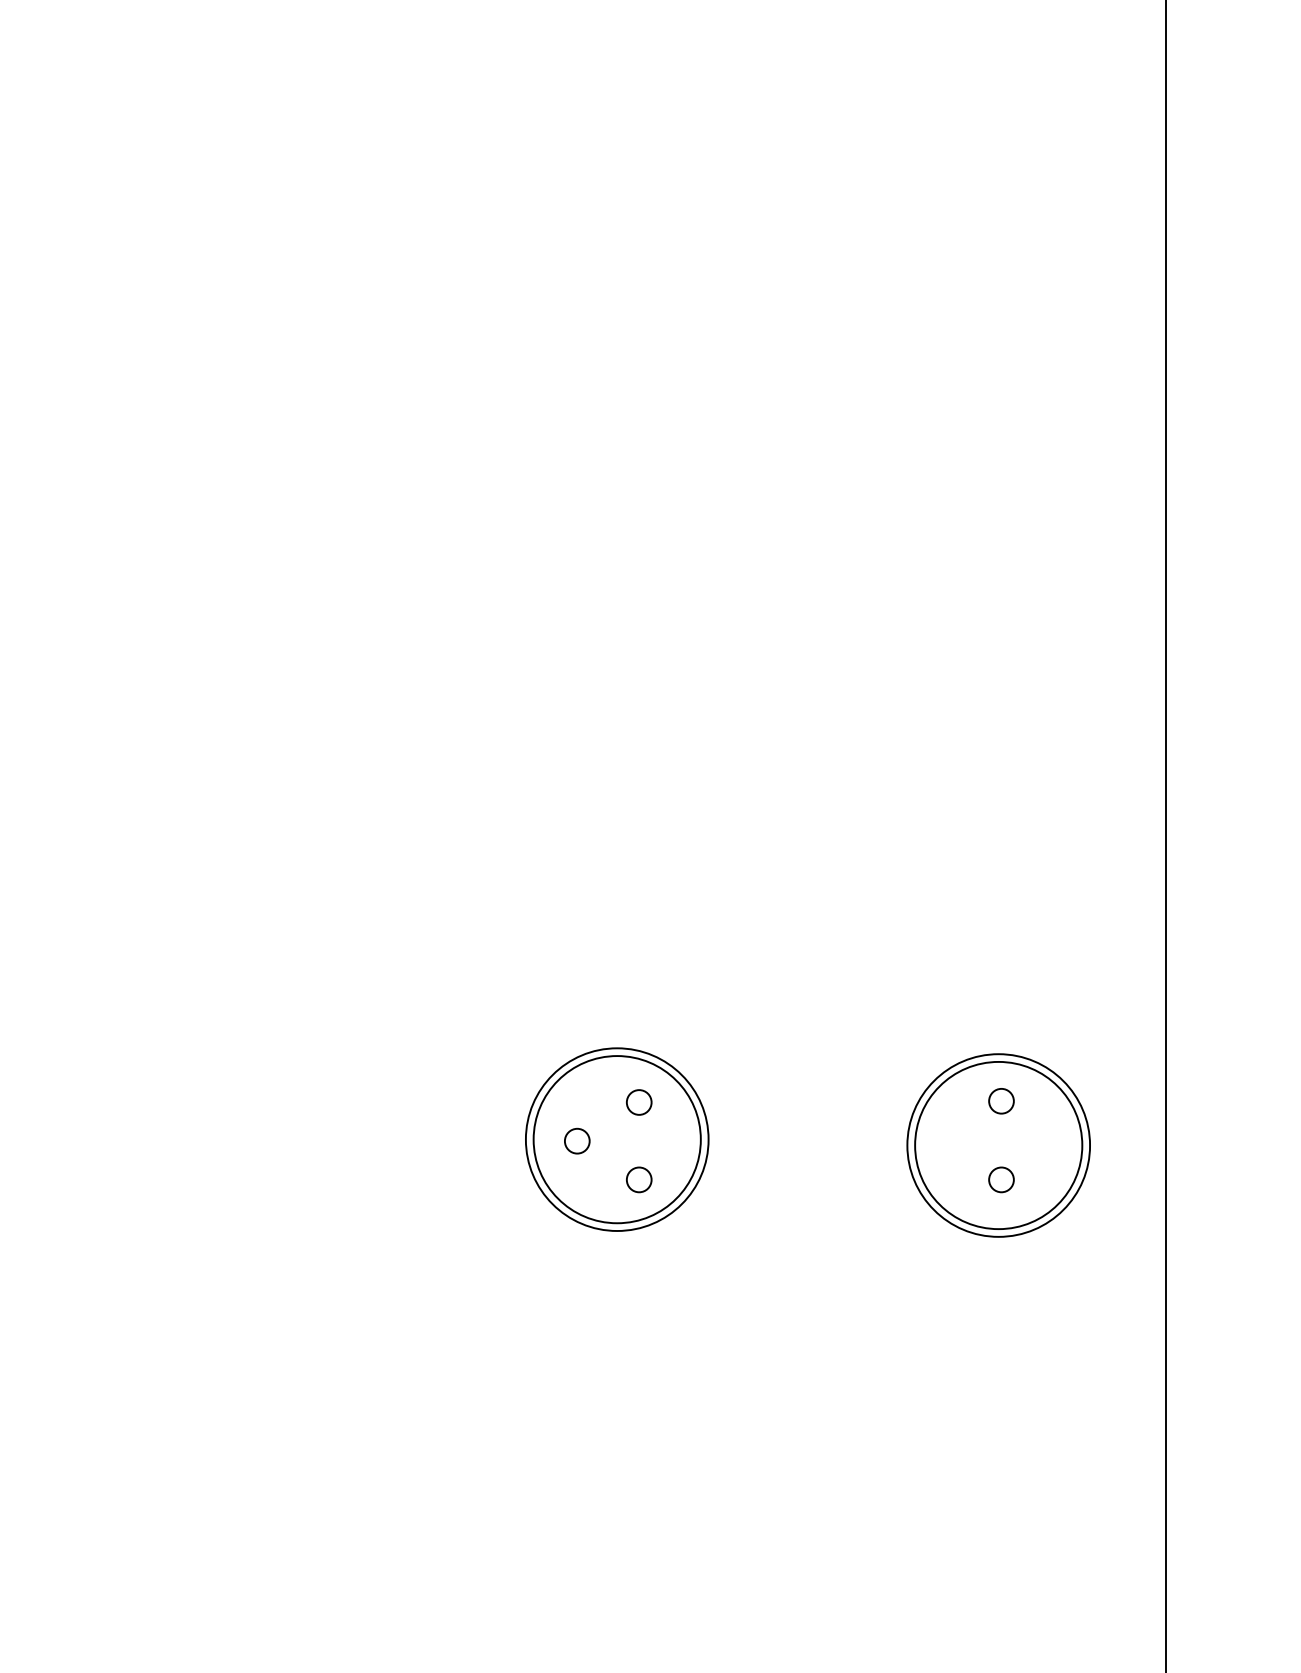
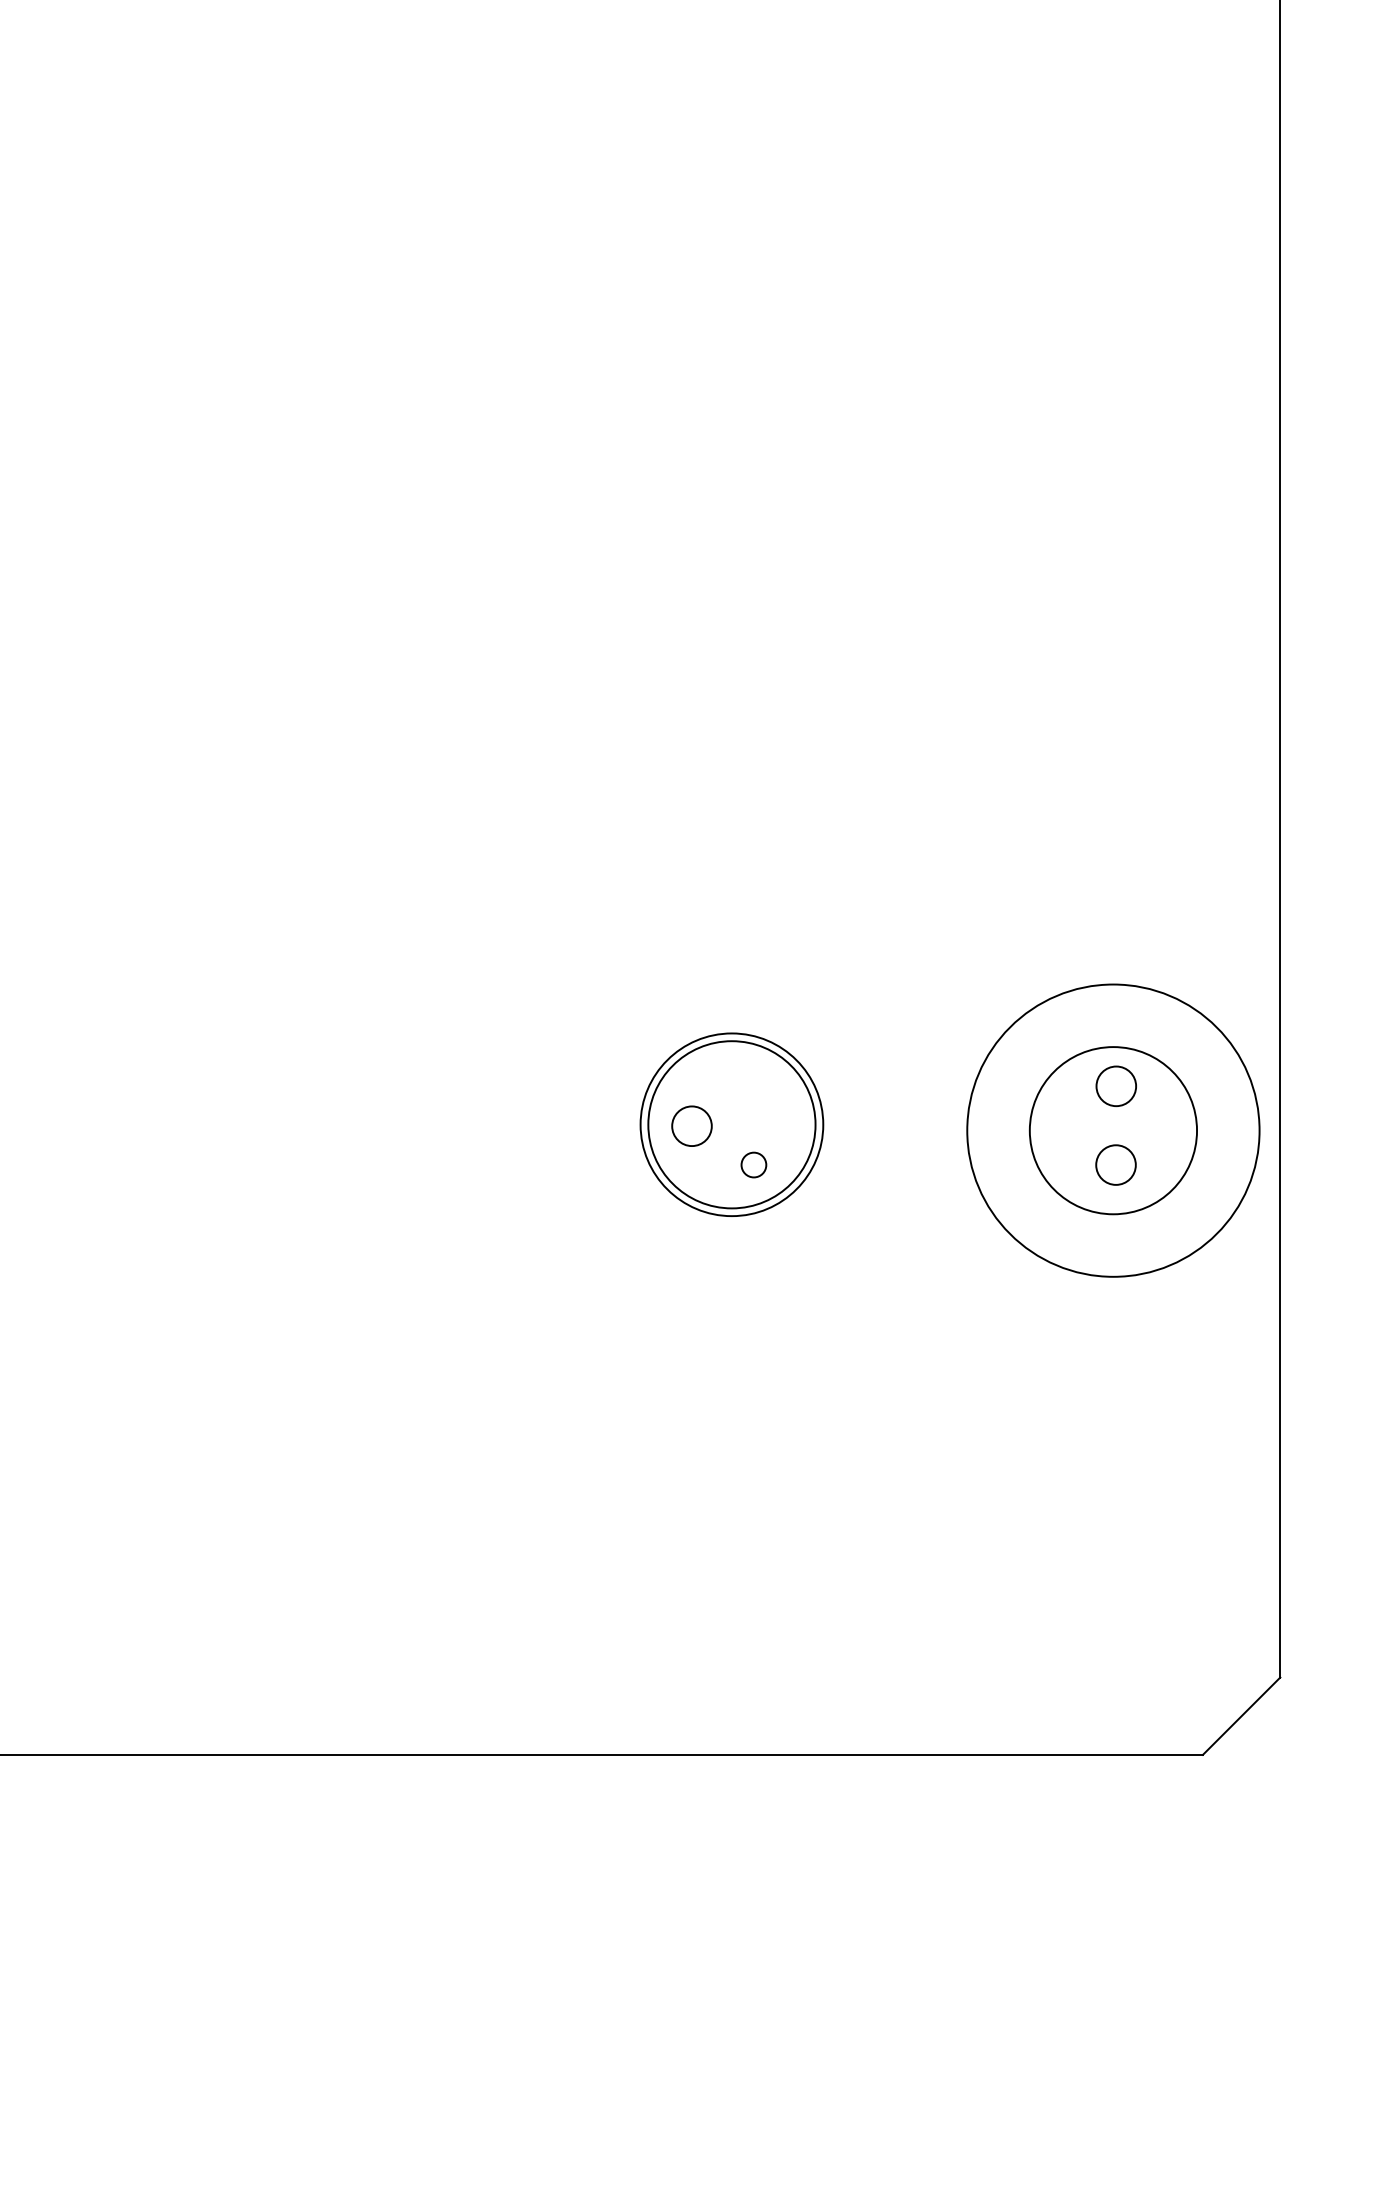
circle: (1000, 1101) -> (1115, 1086), size x1.6
circle: (638, 1102) -> (753, 1087), removed
circle: (576, 1141) -> (691, 1126), size x1.6
circle: (998, 1145) -> (1113, 1130), size x1.6
circle: (1001, 1179) -> (1116, 1164), size x1.6

